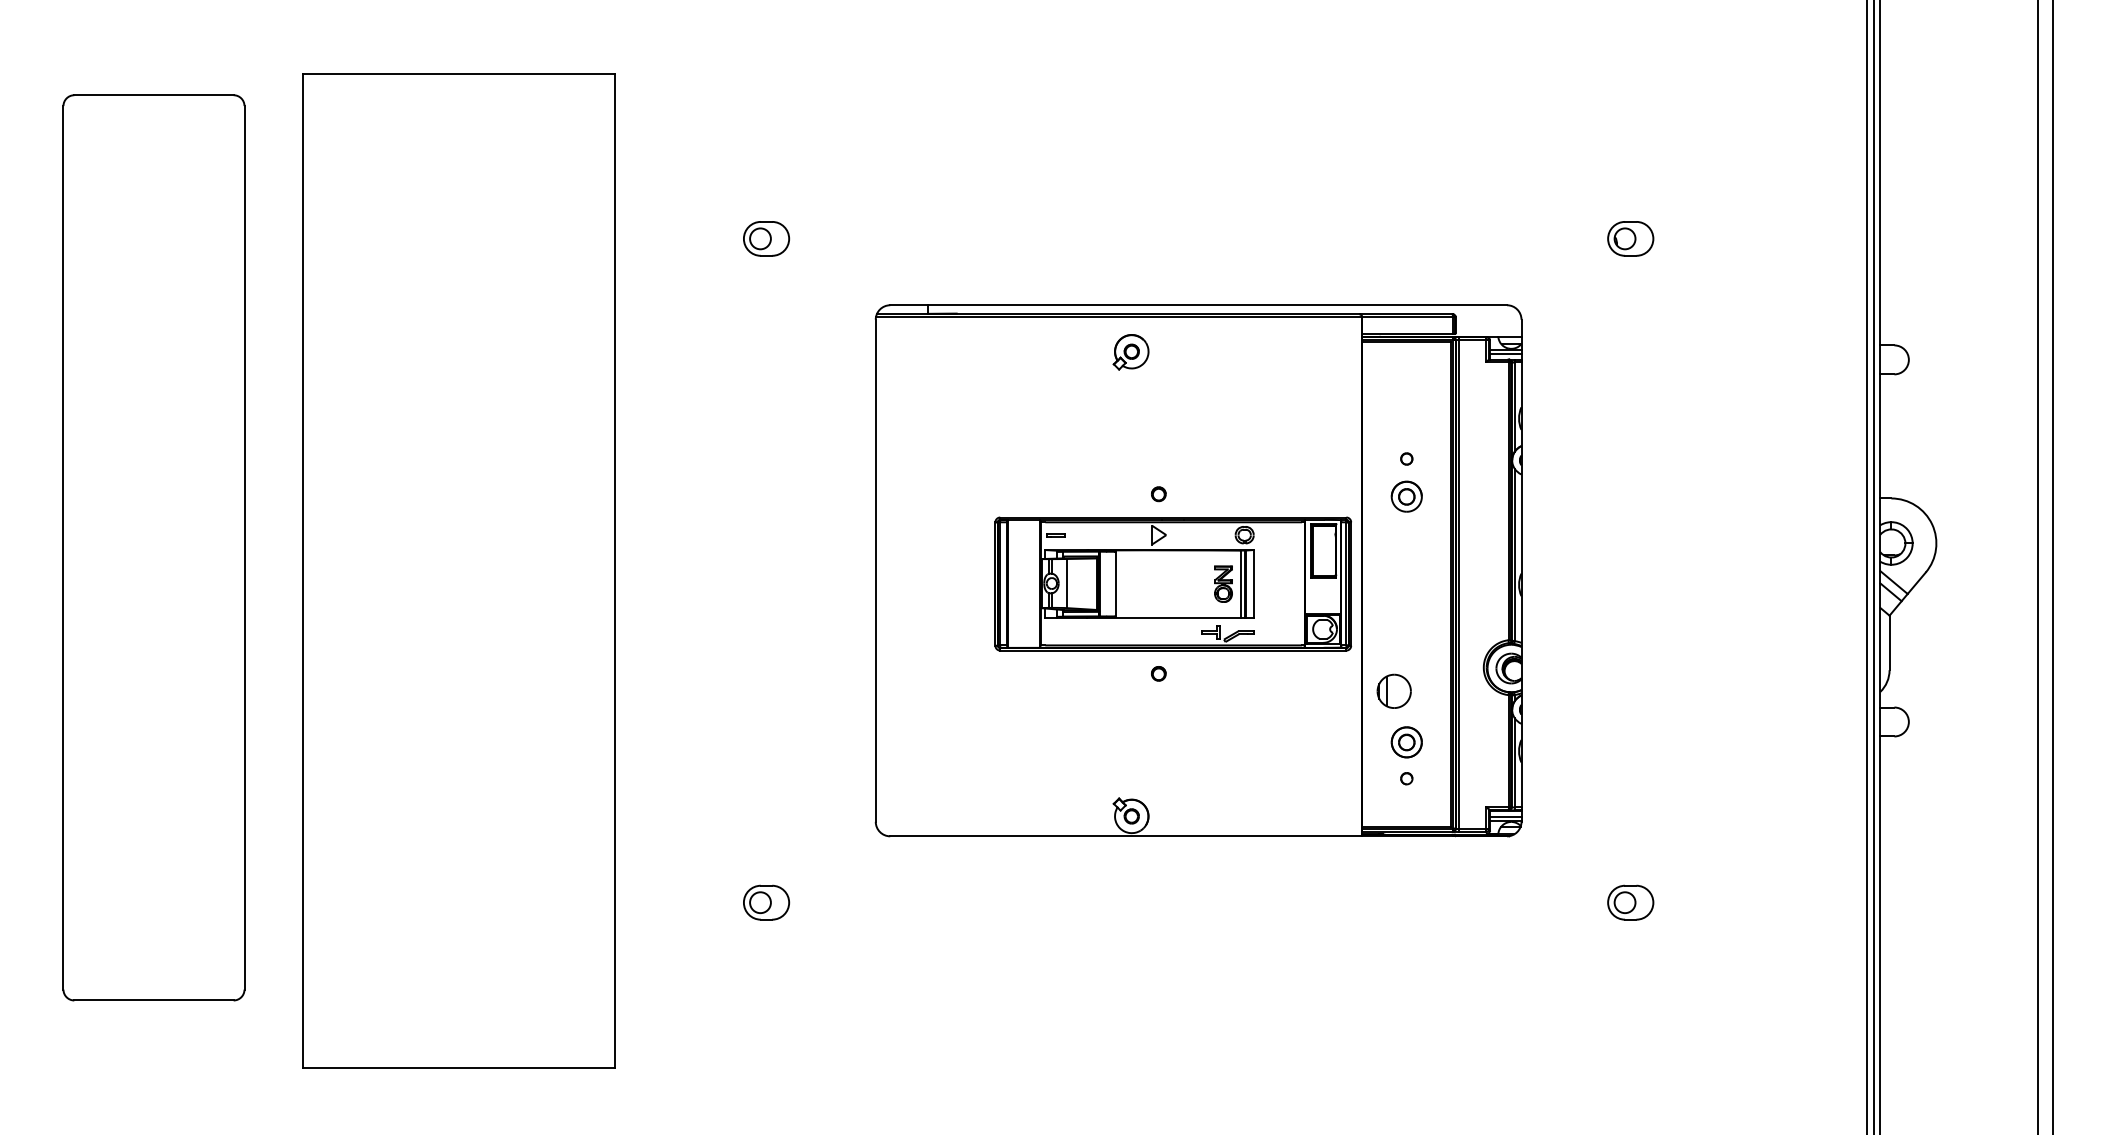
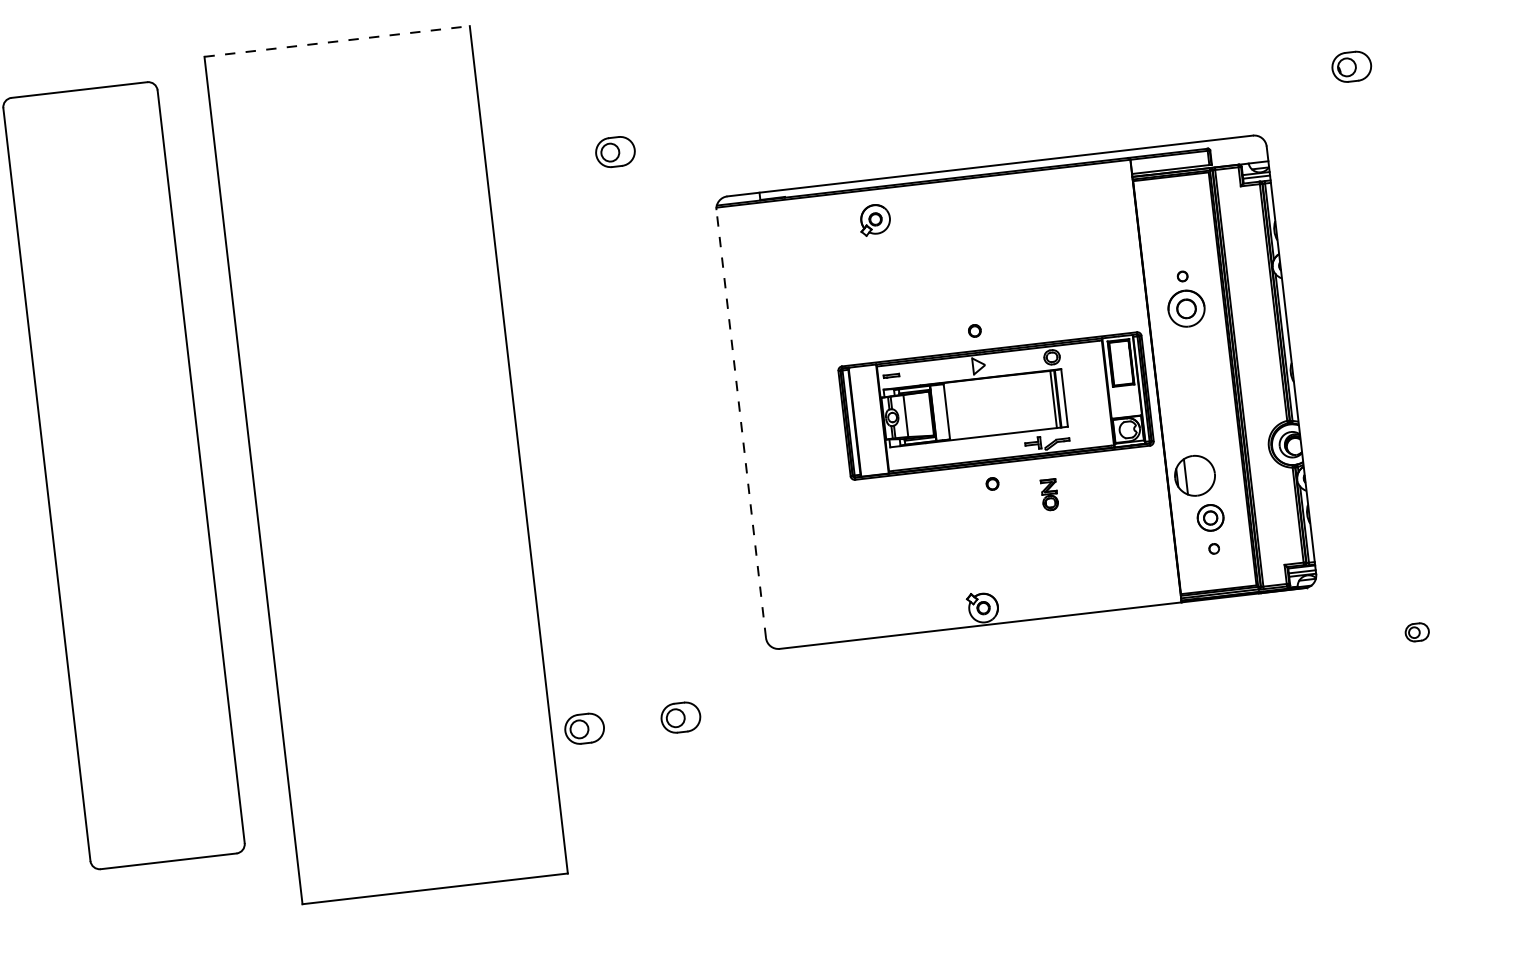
line: (459, 73) -> (337, 41), solid -> dashed
part: (1130, 352) -> (874, 220), moved
part: (1406, 496) -> (1186, 308), size x1.4
line: (875, 570) -> (741, 423), solid -> dashed
part: (1223, 583) -> (1049, 494), moved
part: (1393, 690) -> (1194, 475), size x1.4
part: (653, 902) -> (584, 728), added
part: (1630, 902) -> (1417, 632), size x0.6

